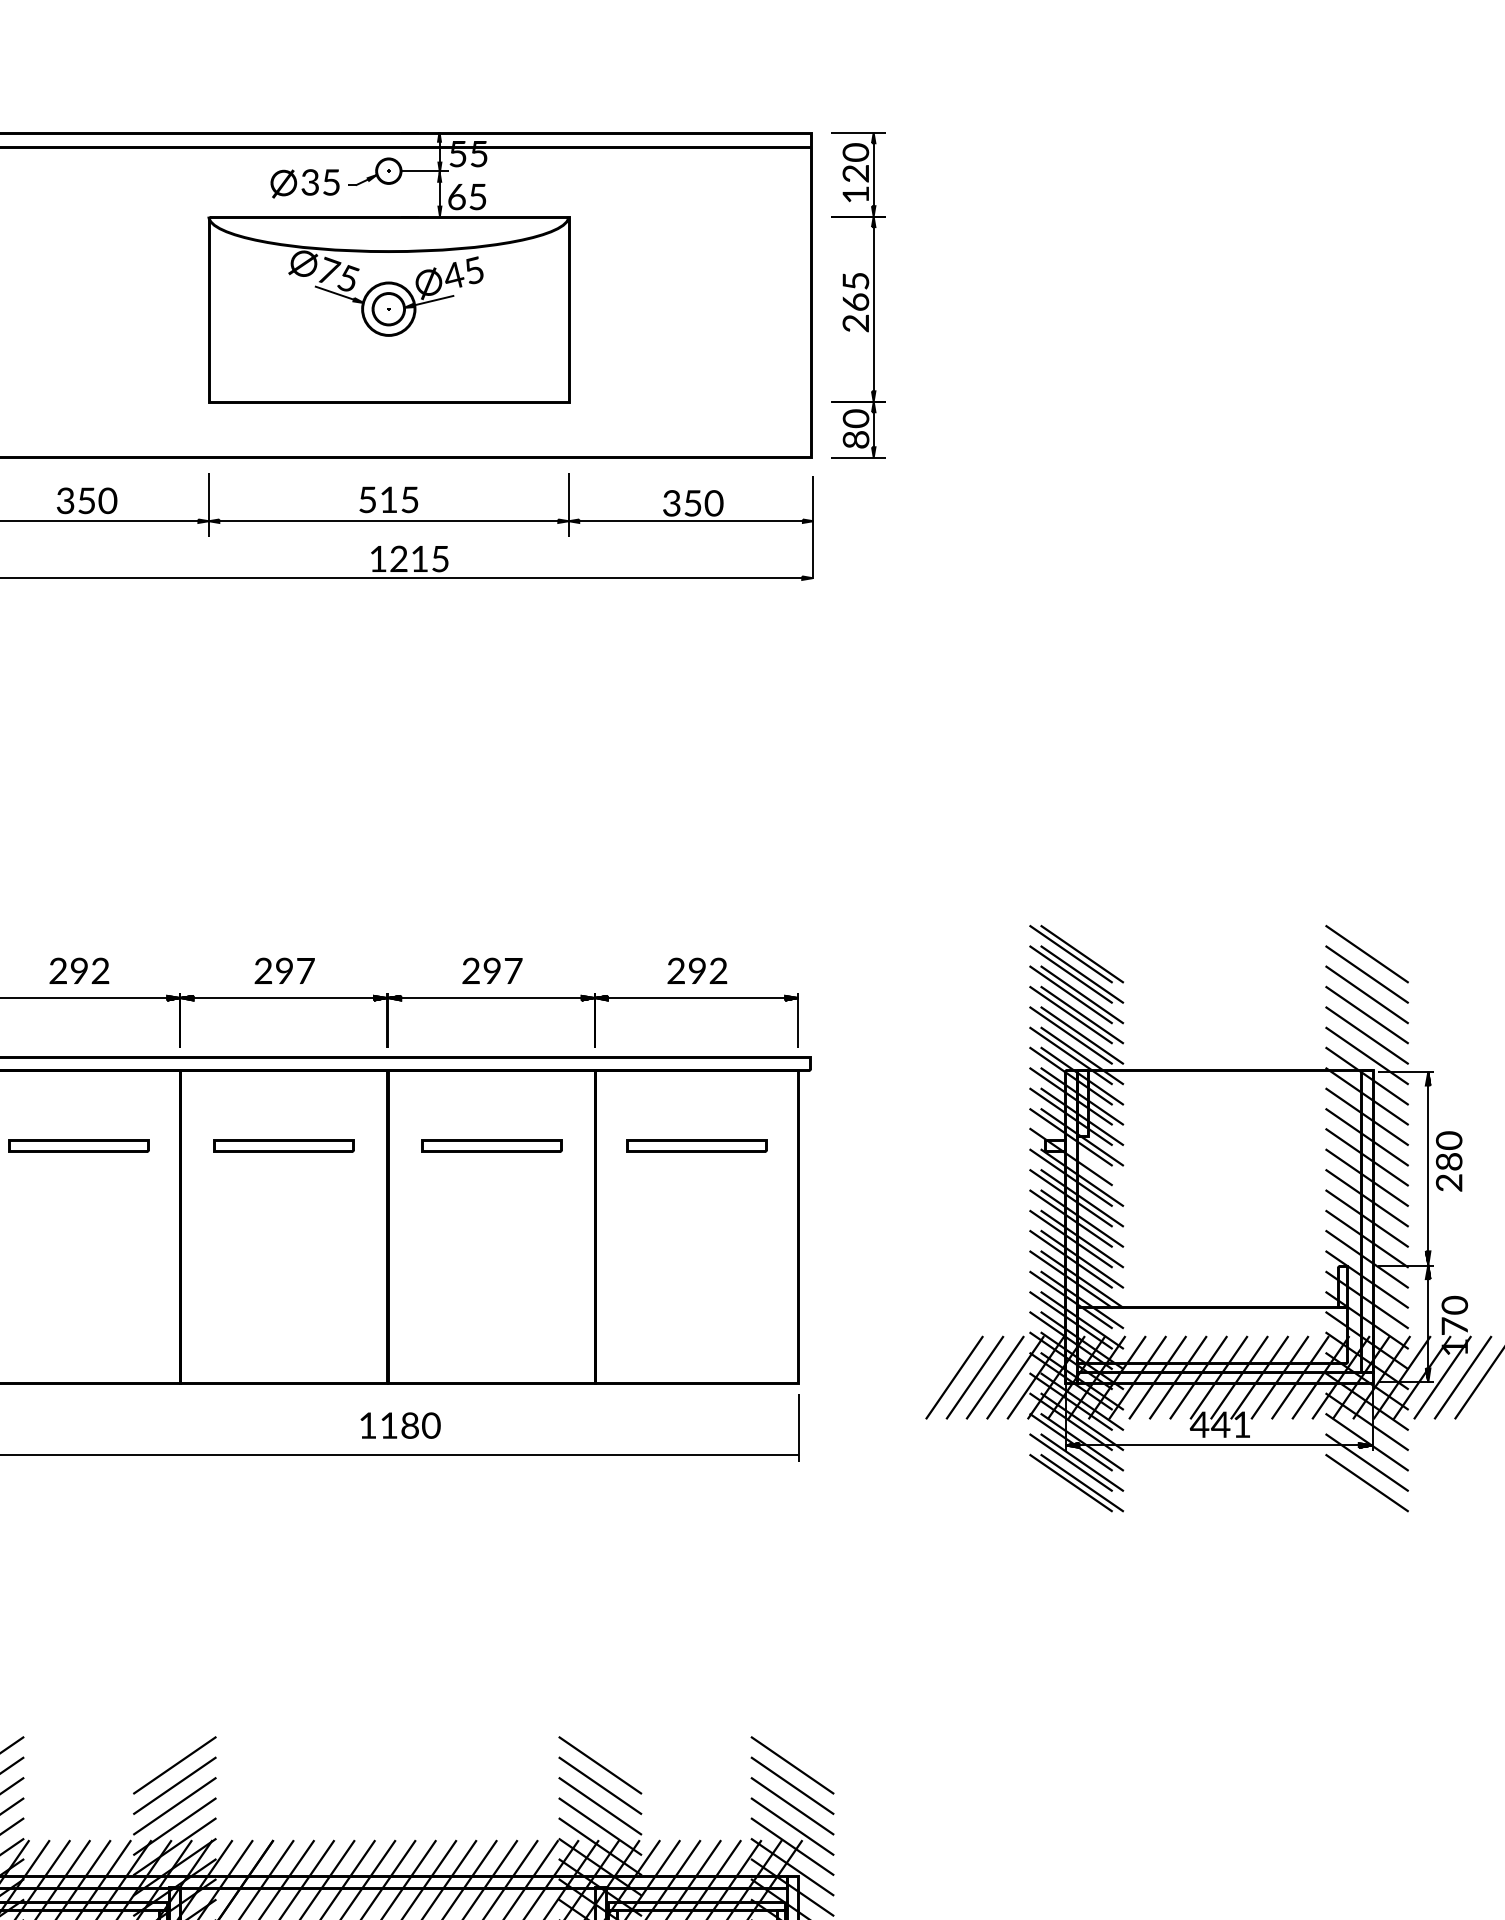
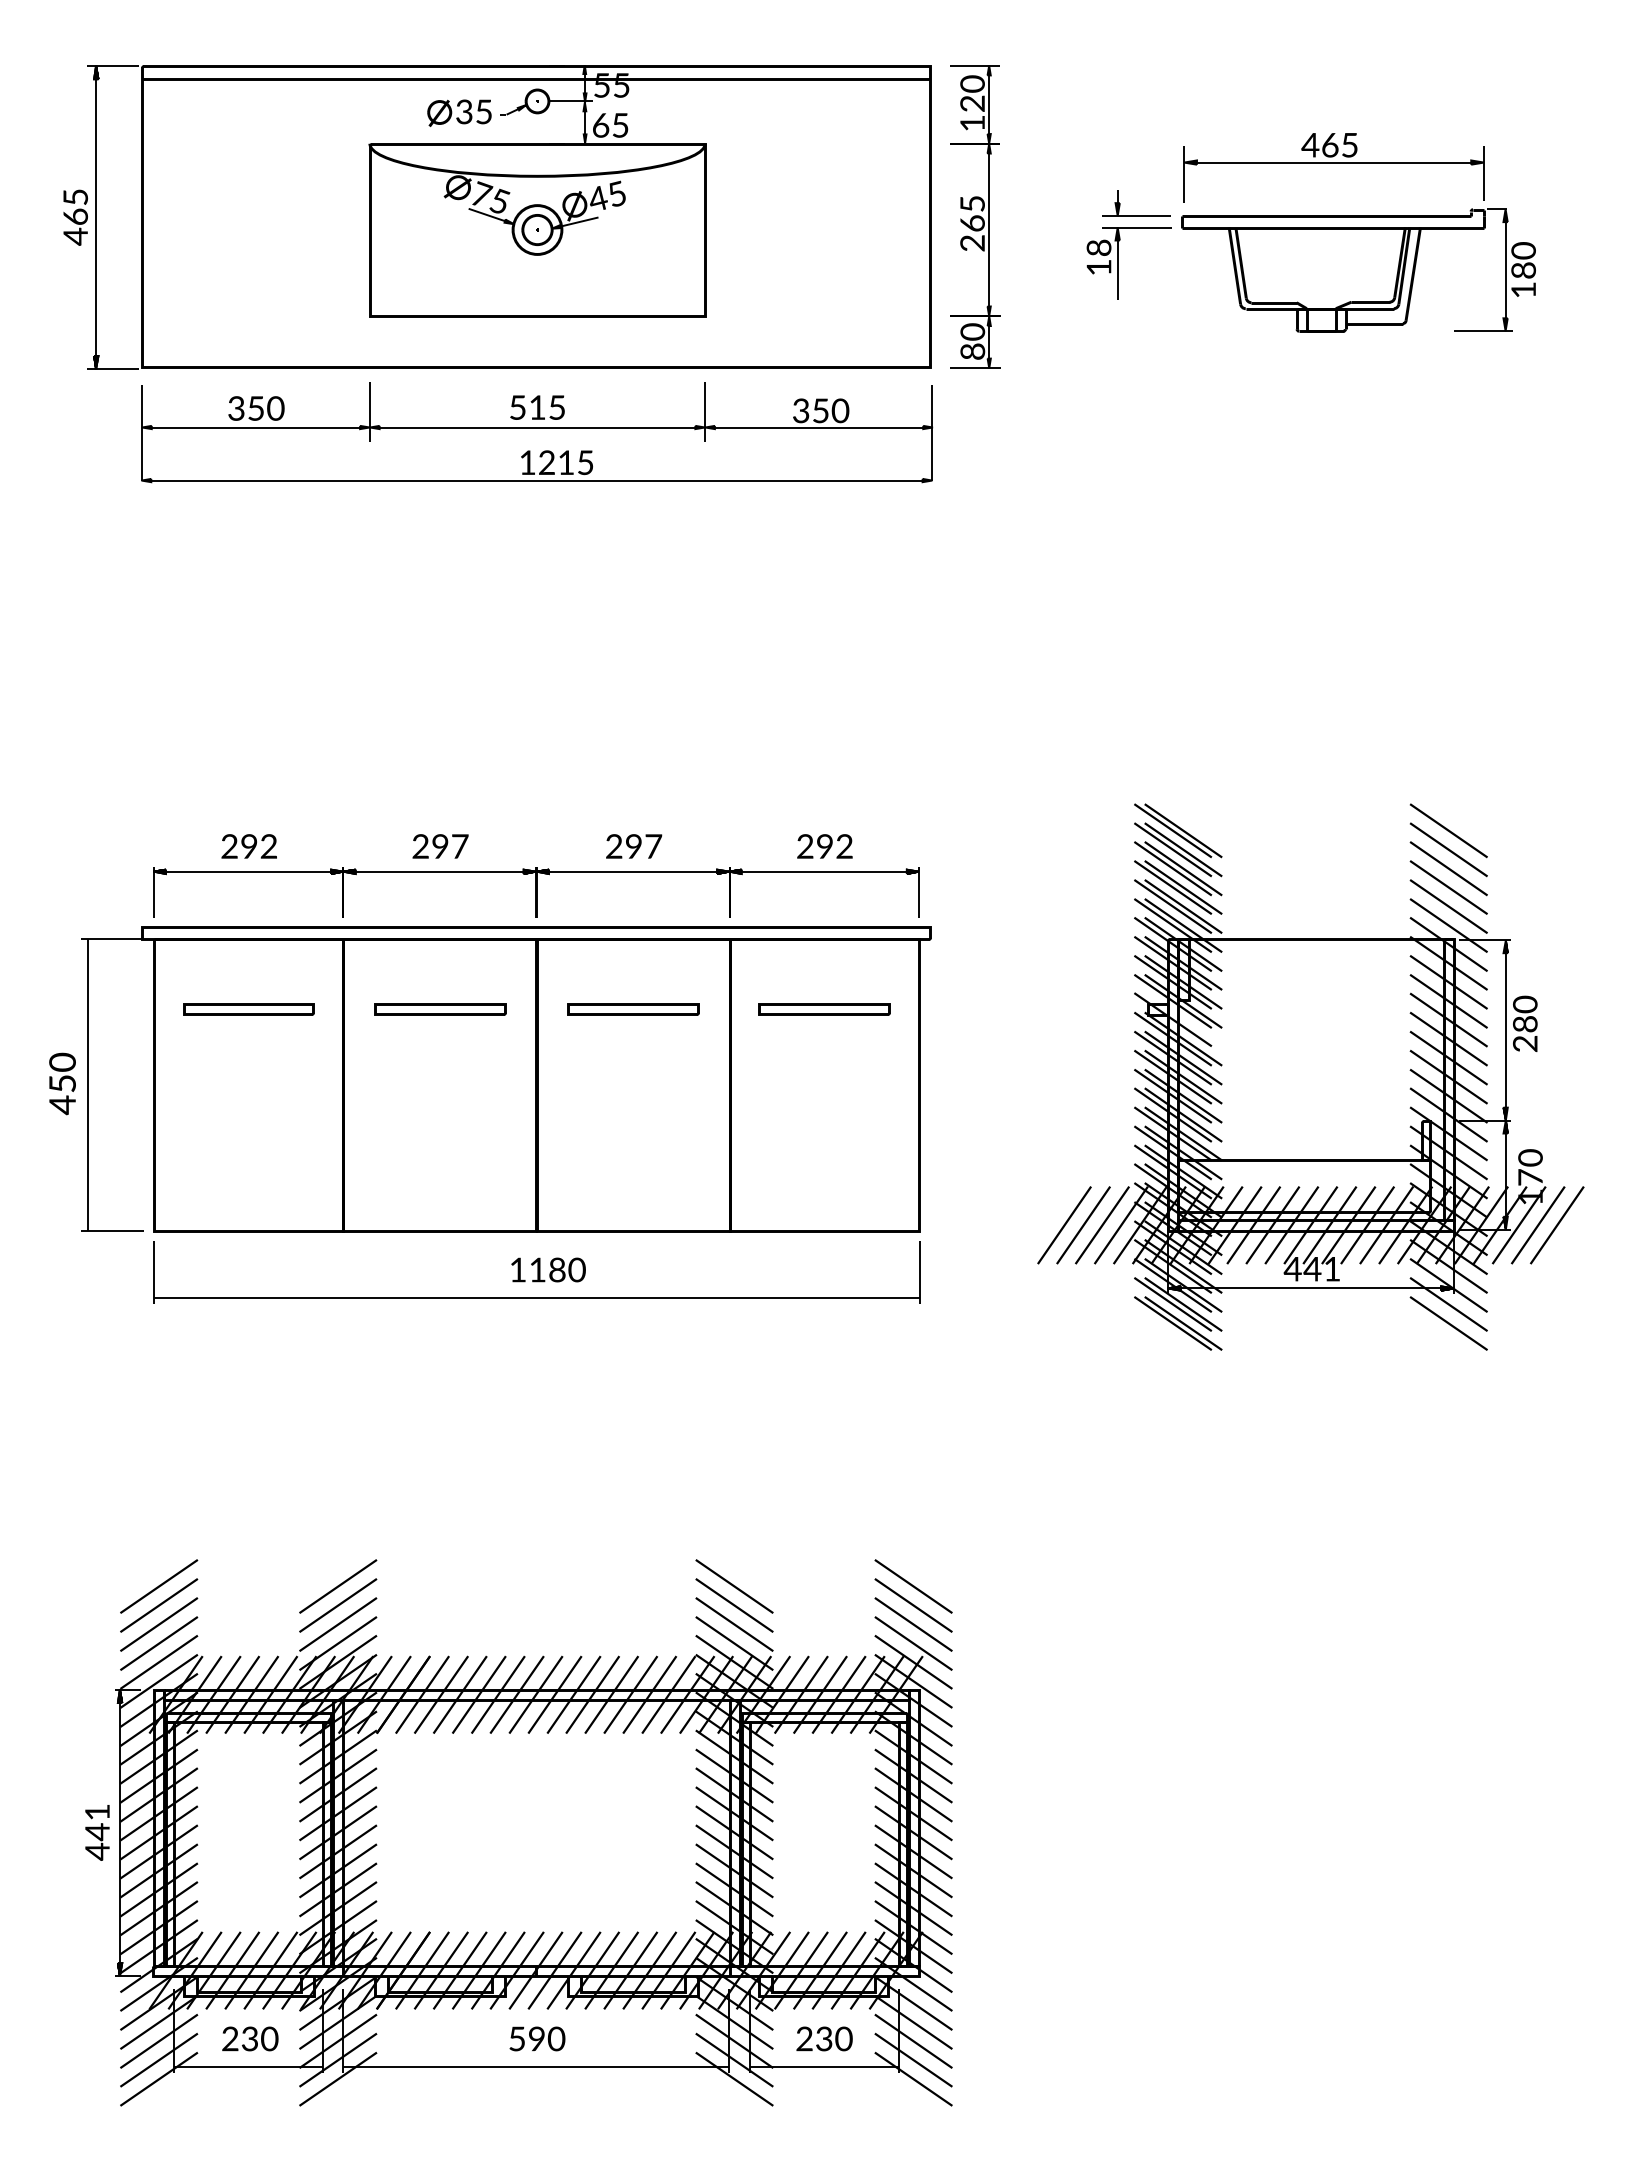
part: (1218, 311) -> (1310, 232), added

